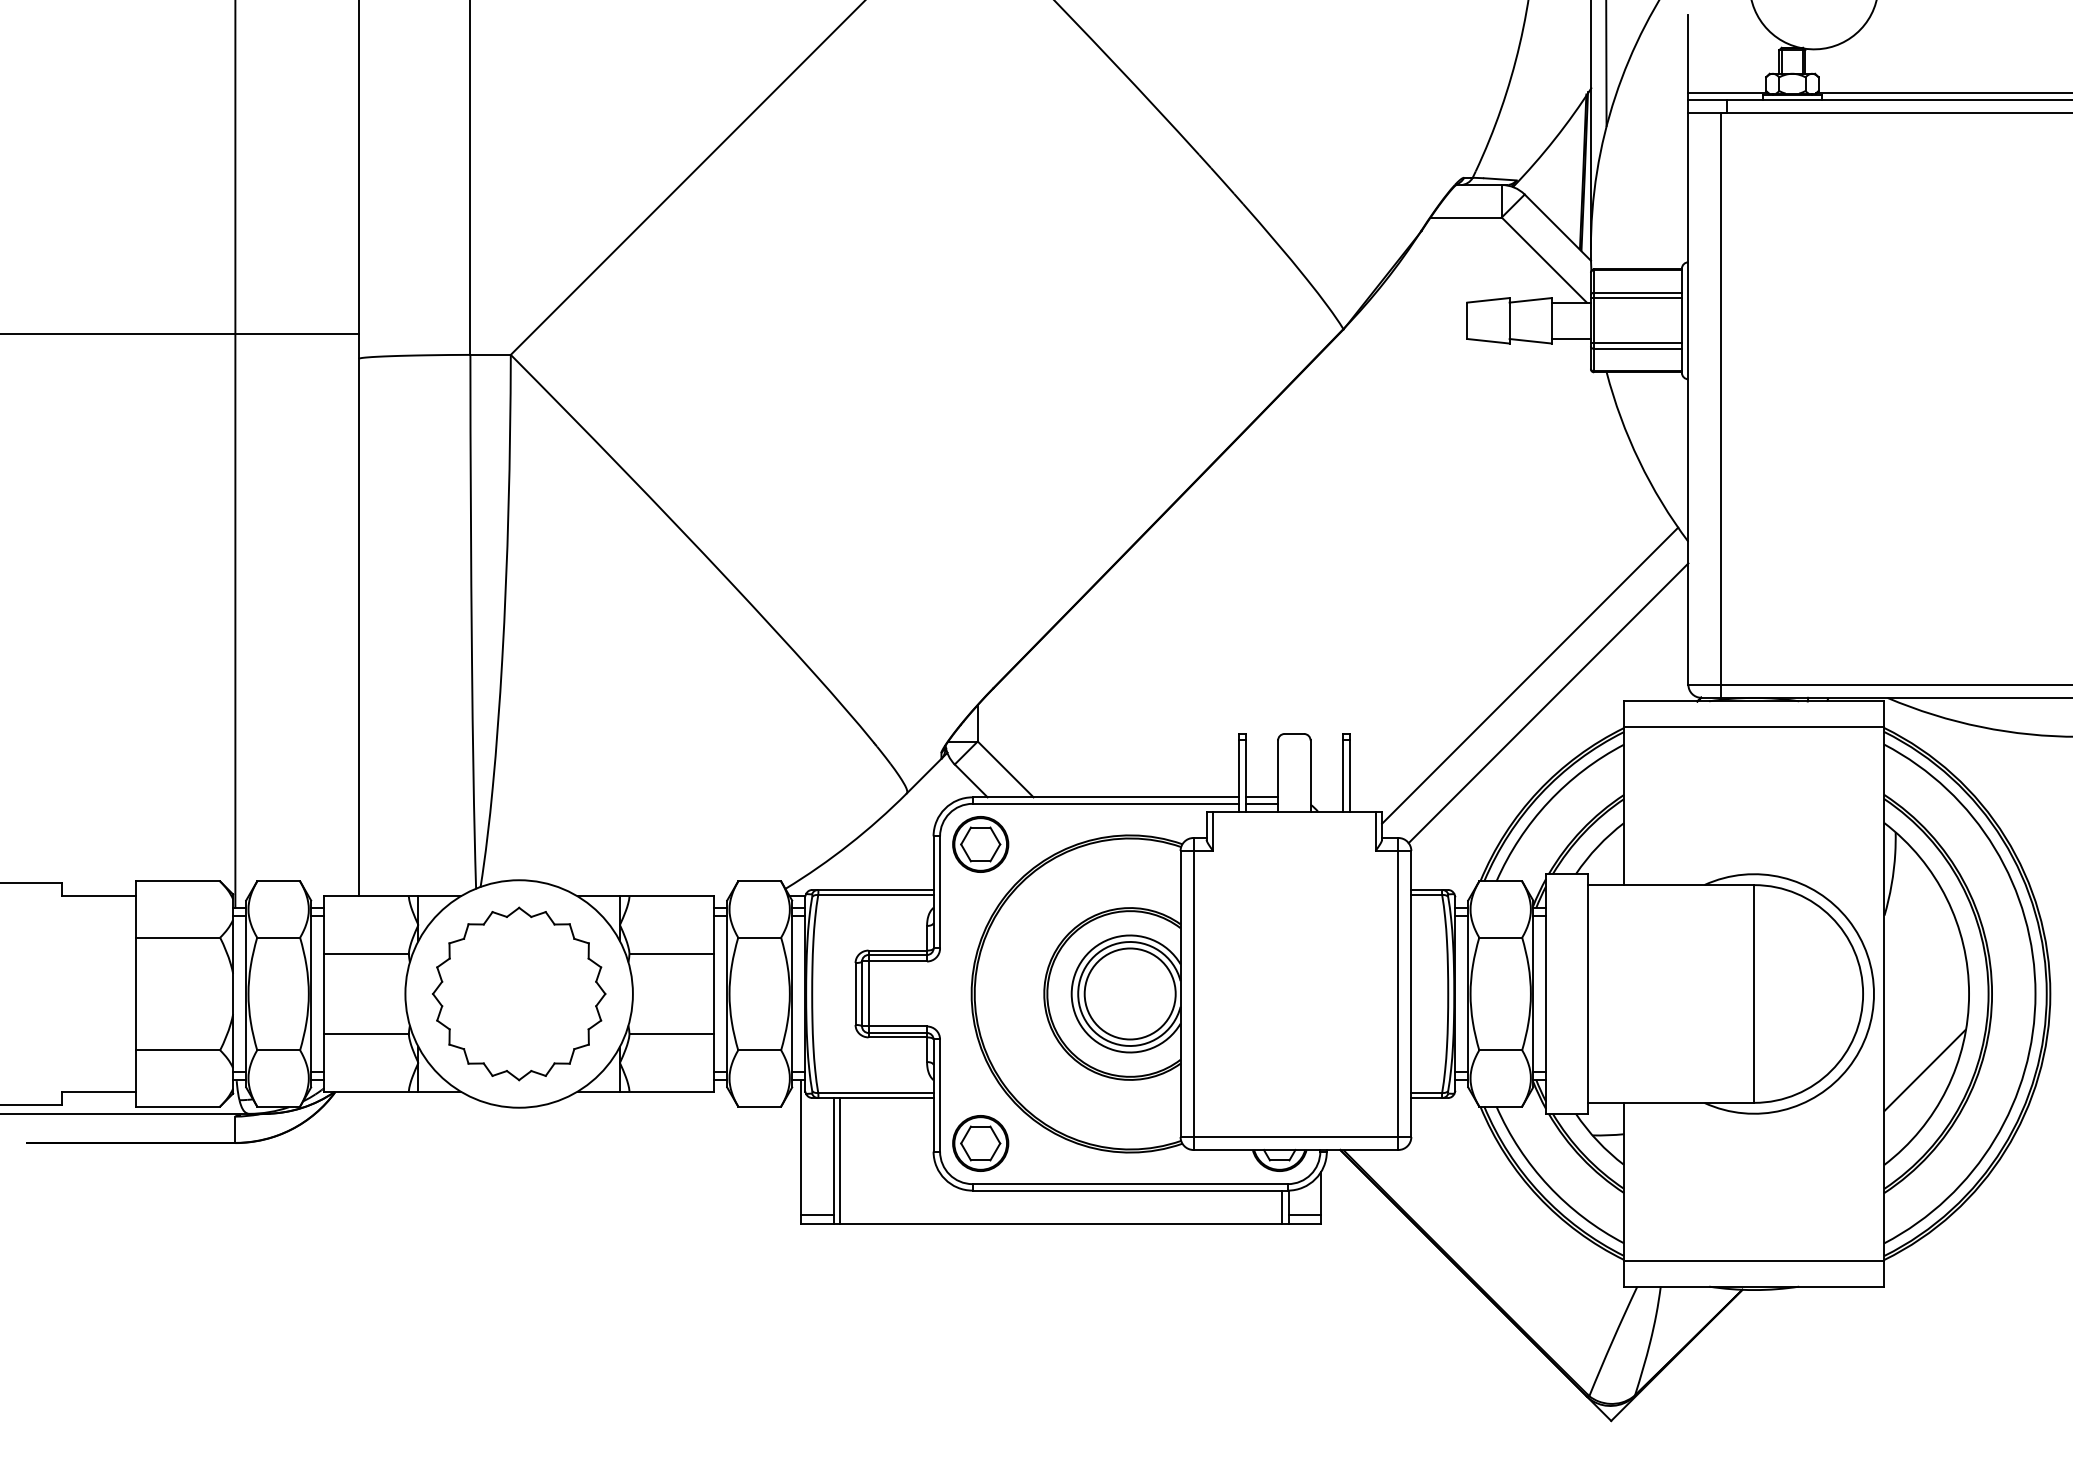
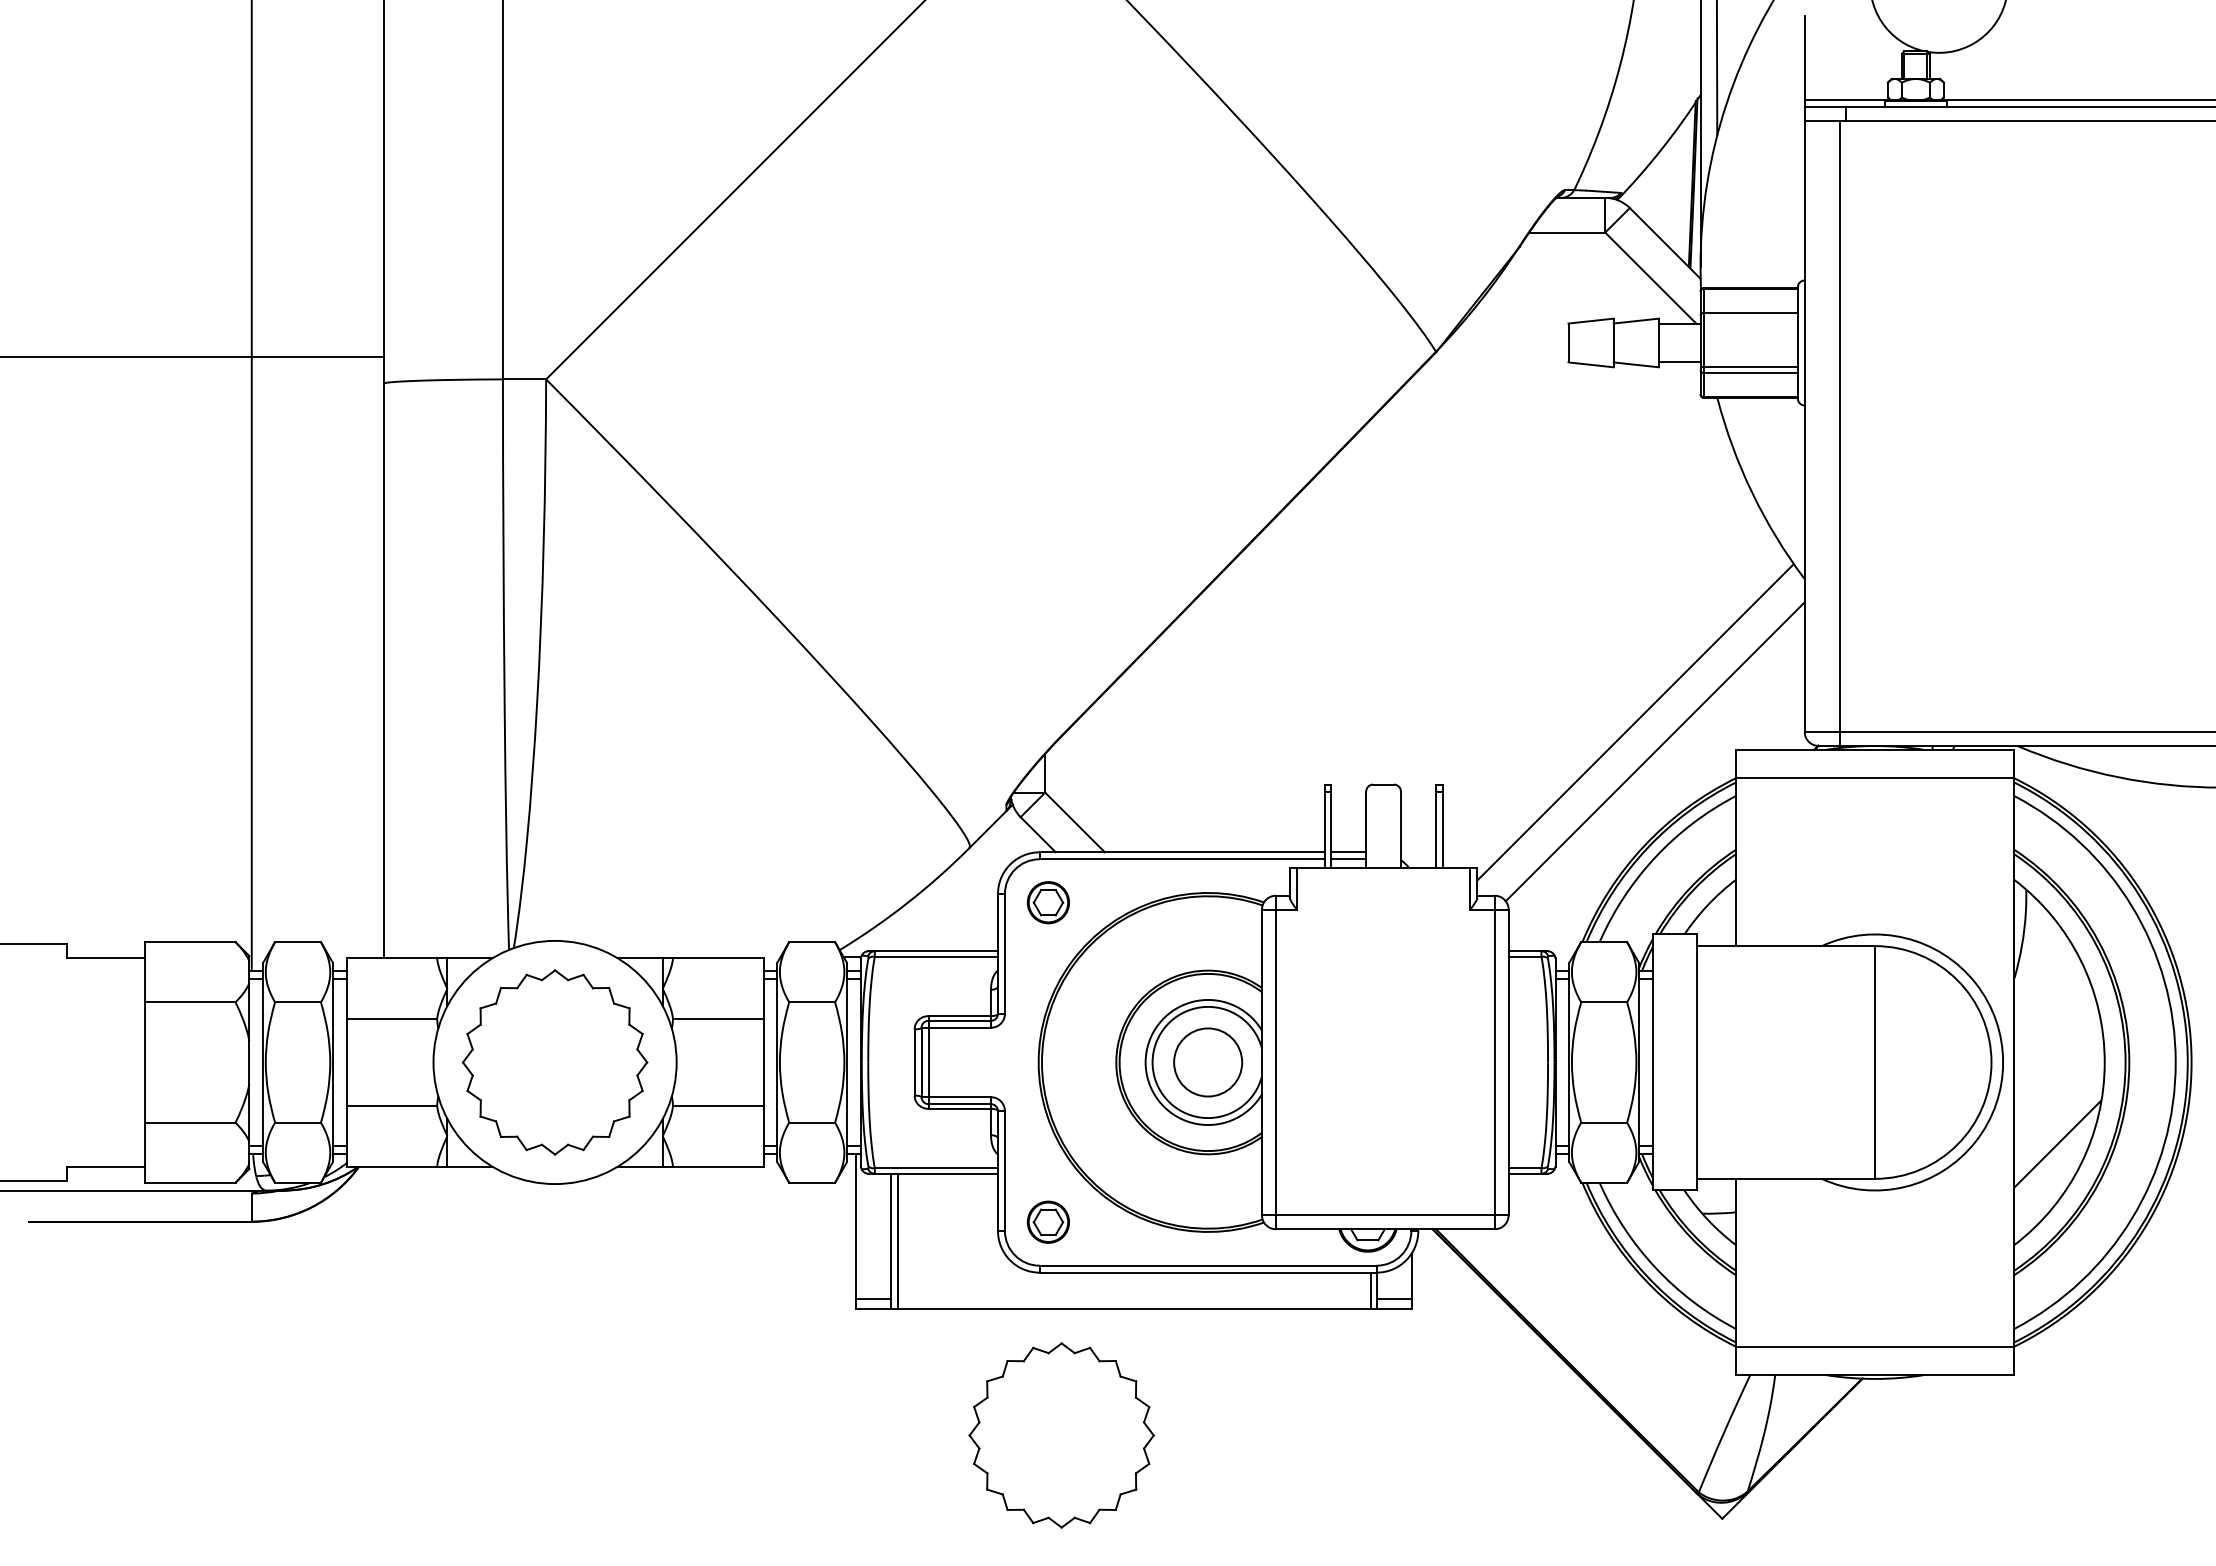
line: (1635, 298) -> (1748, 319), removed
part: (980, 844) -> (1048, 902), size x0.7
circle: (1129, 993) -> (1207, 1061), size x0.7
part: (980, 1143) -> (1048, 1222), size x0.7
part: (993, 1342) -> (1062, 1434), added

